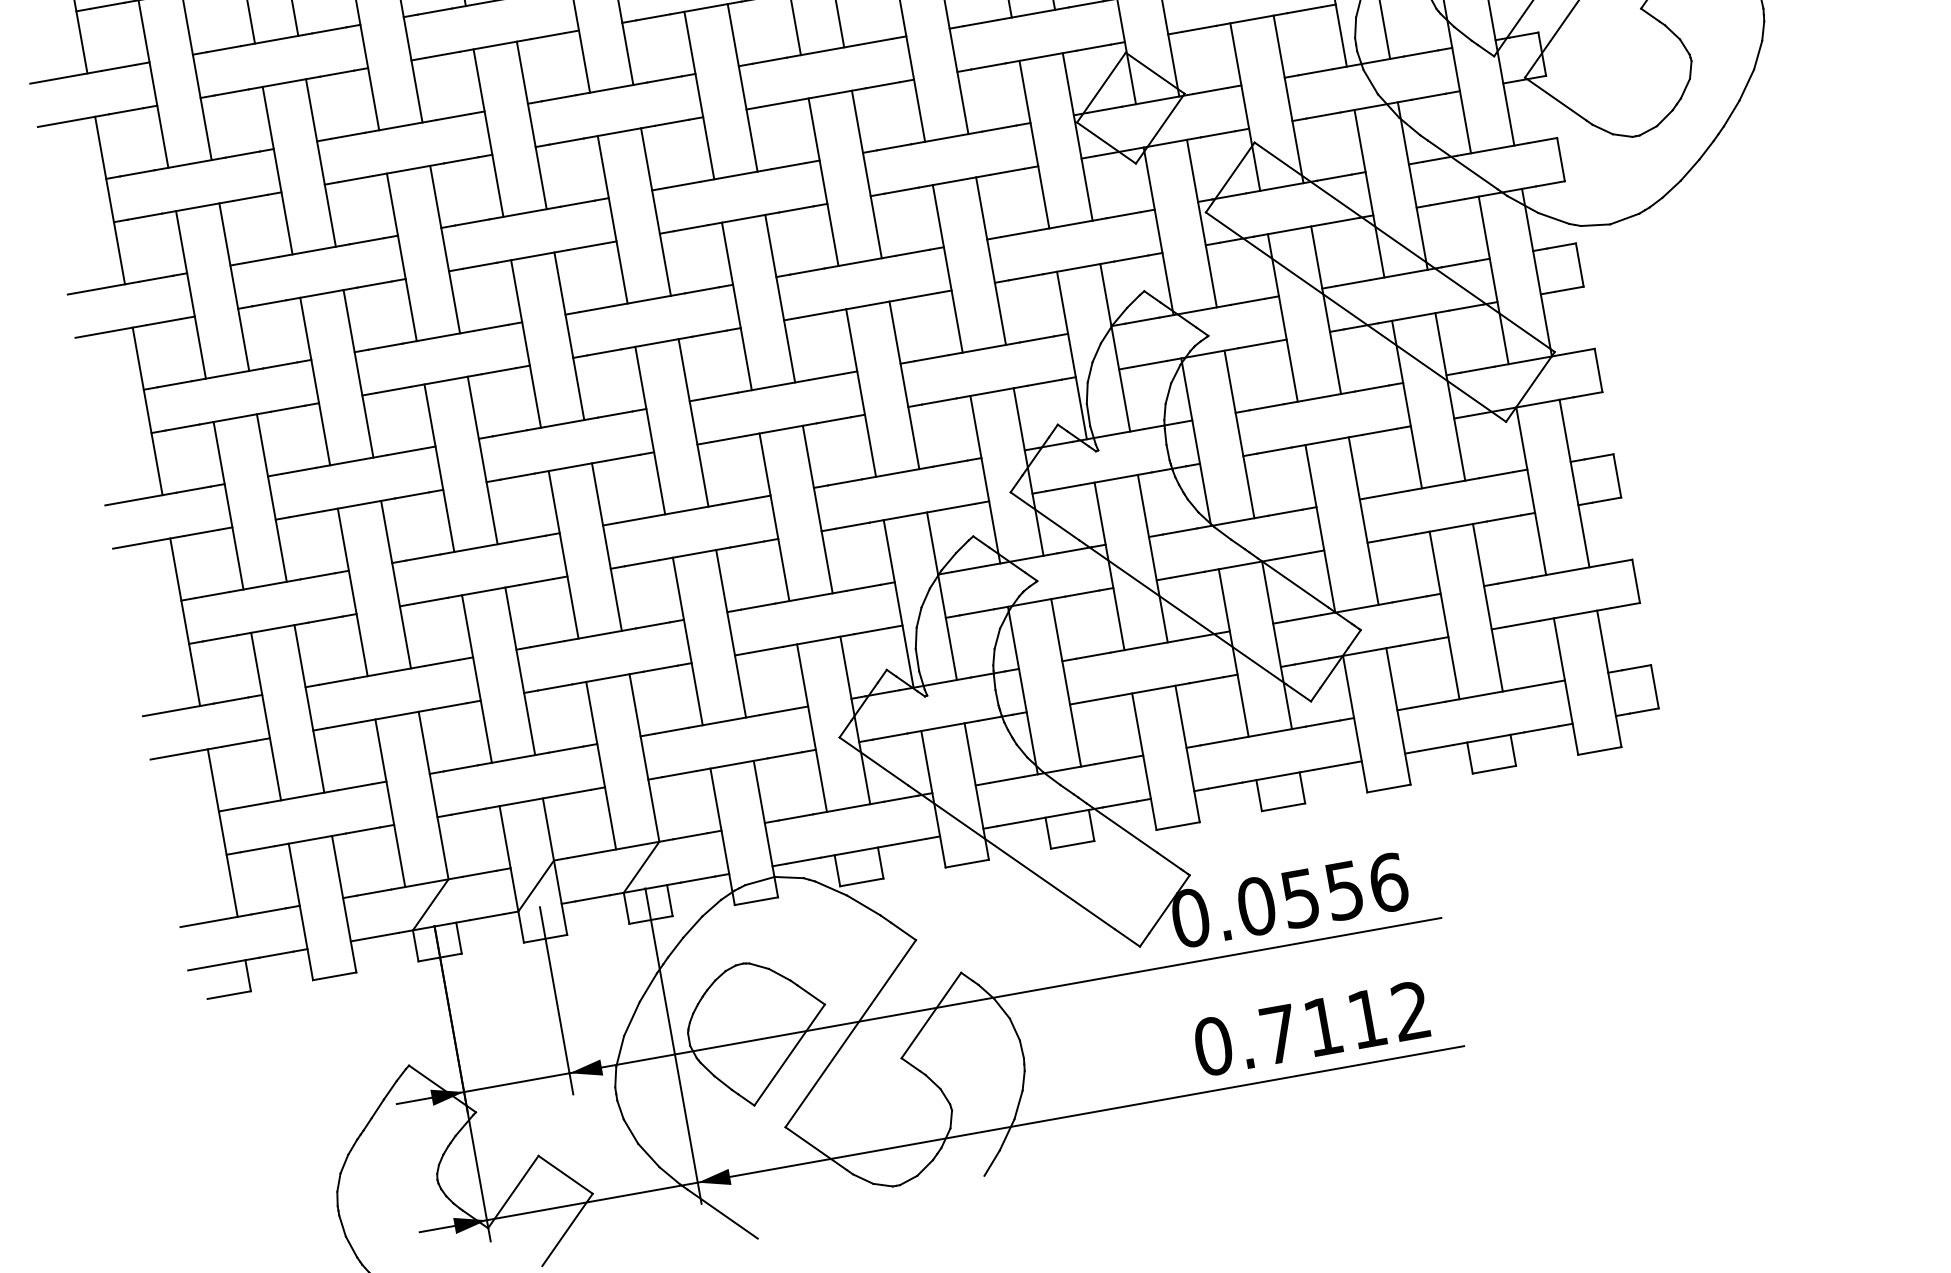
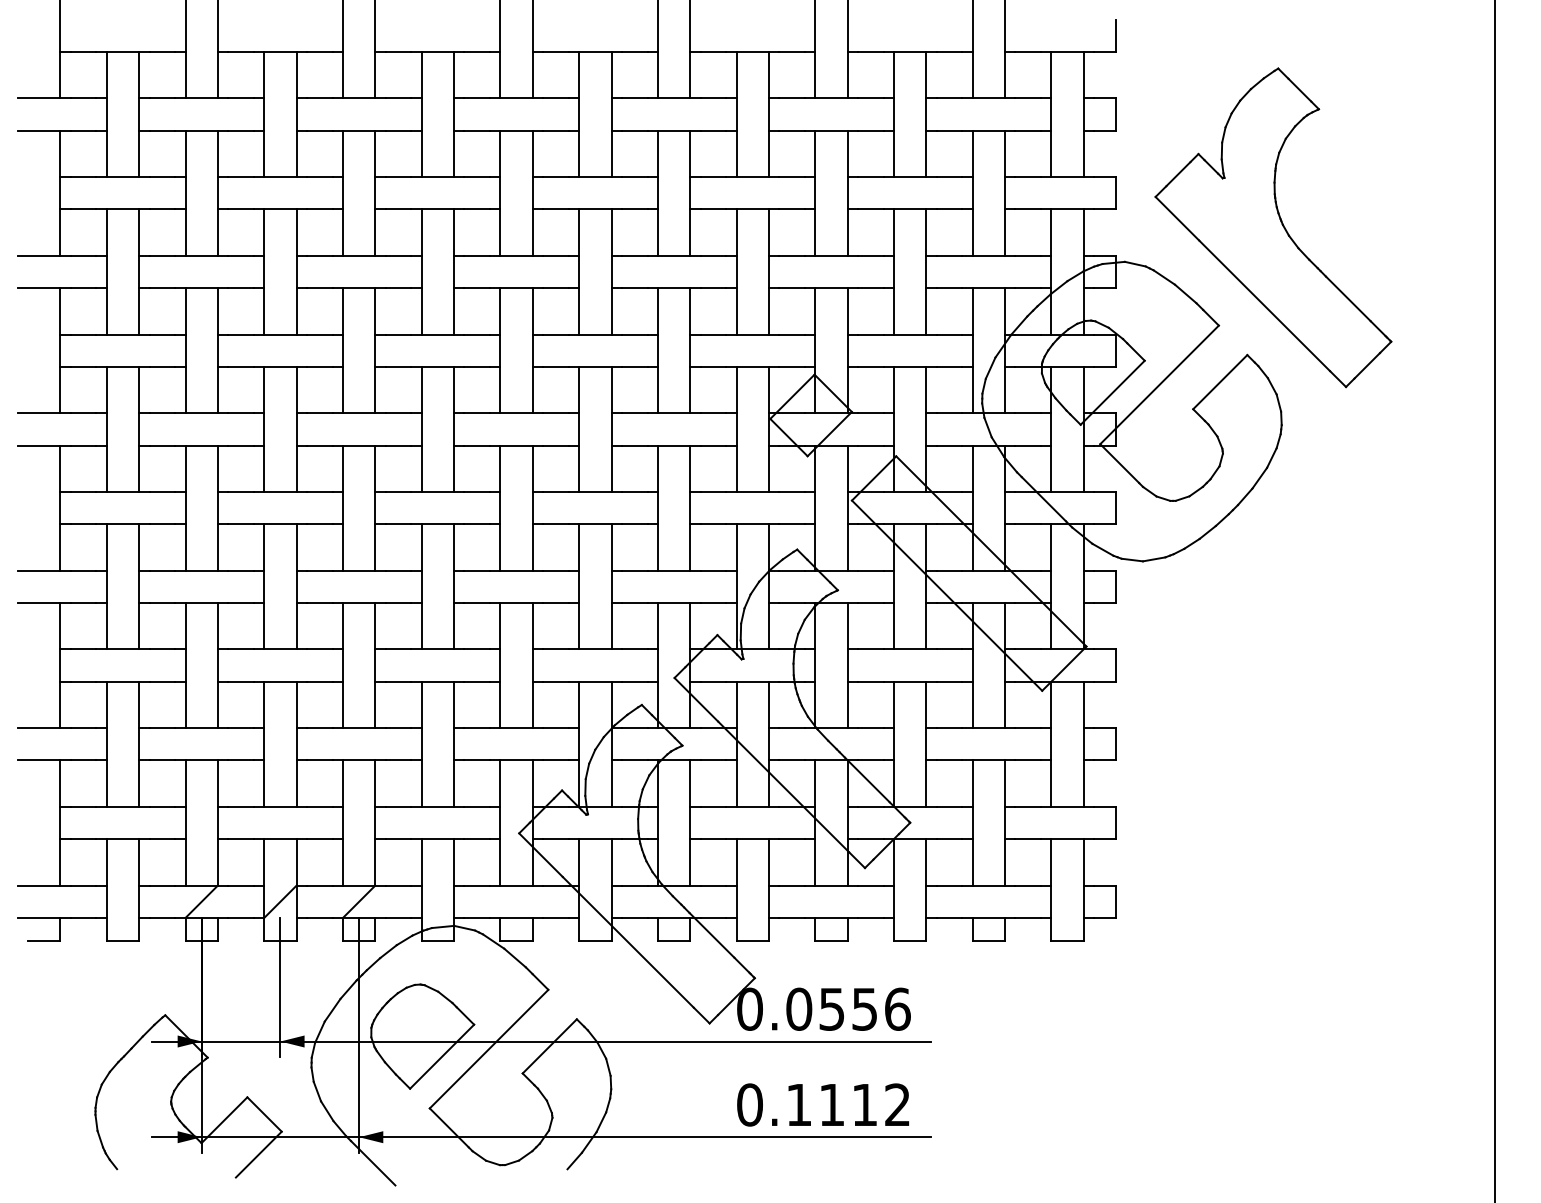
text: (1279, 1033) -> (799, 1104), 0.7112 -> 0.1112

